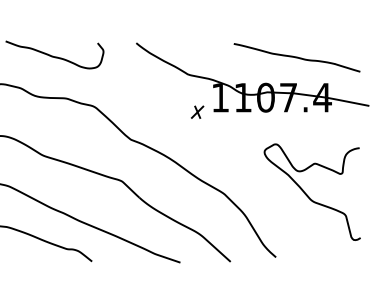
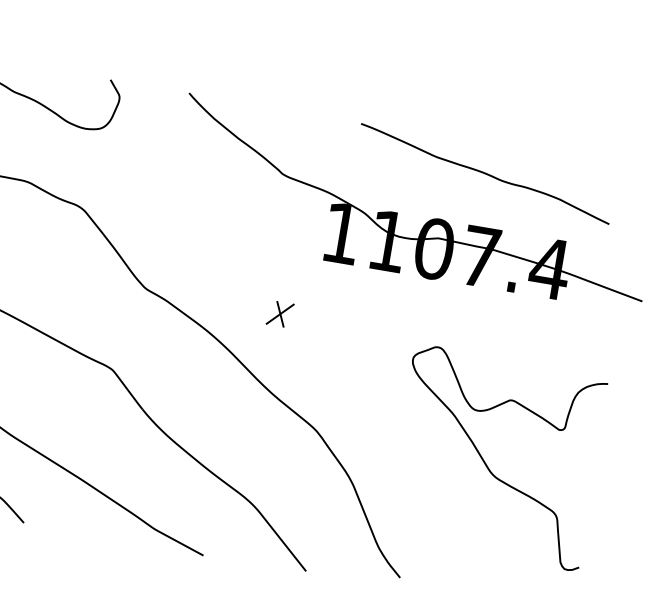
curve: (296, 57) -> (484, 173), moved
part: (197, 111) -> (280, 312), moved

